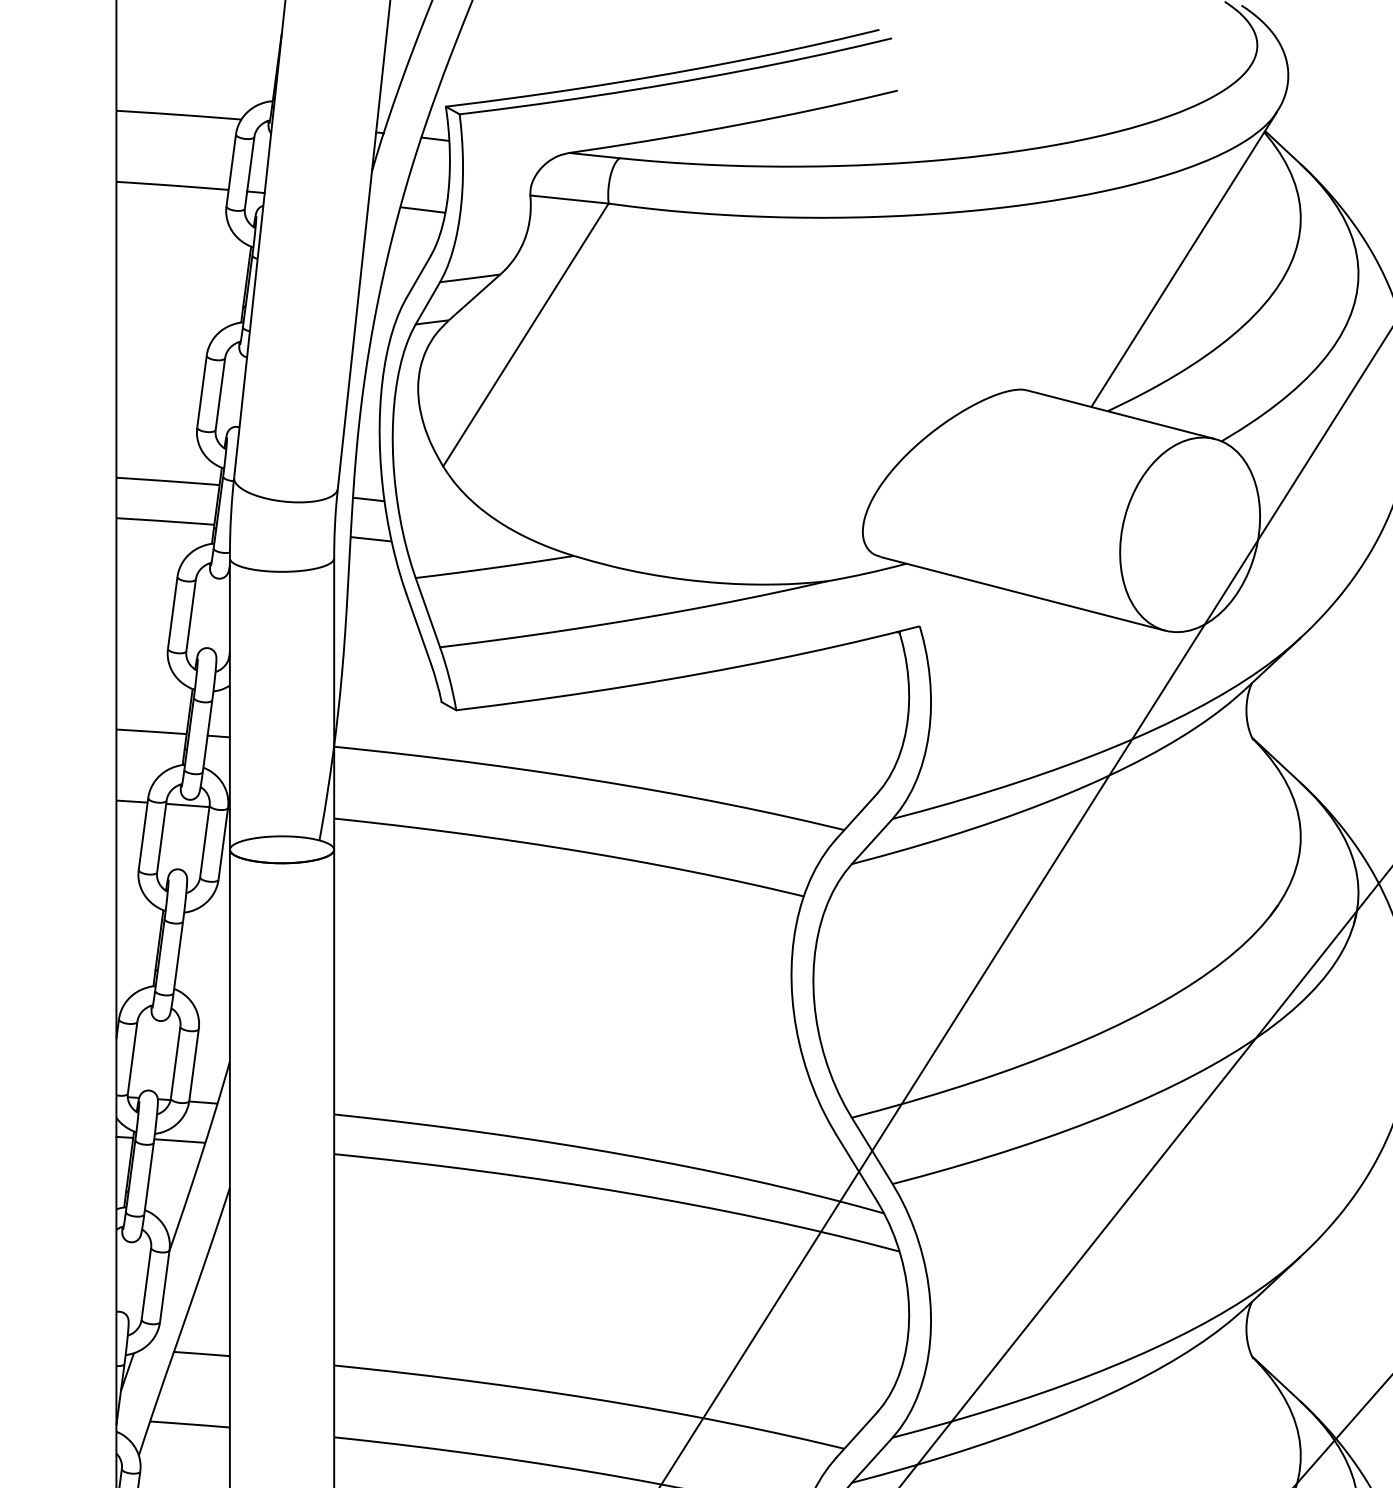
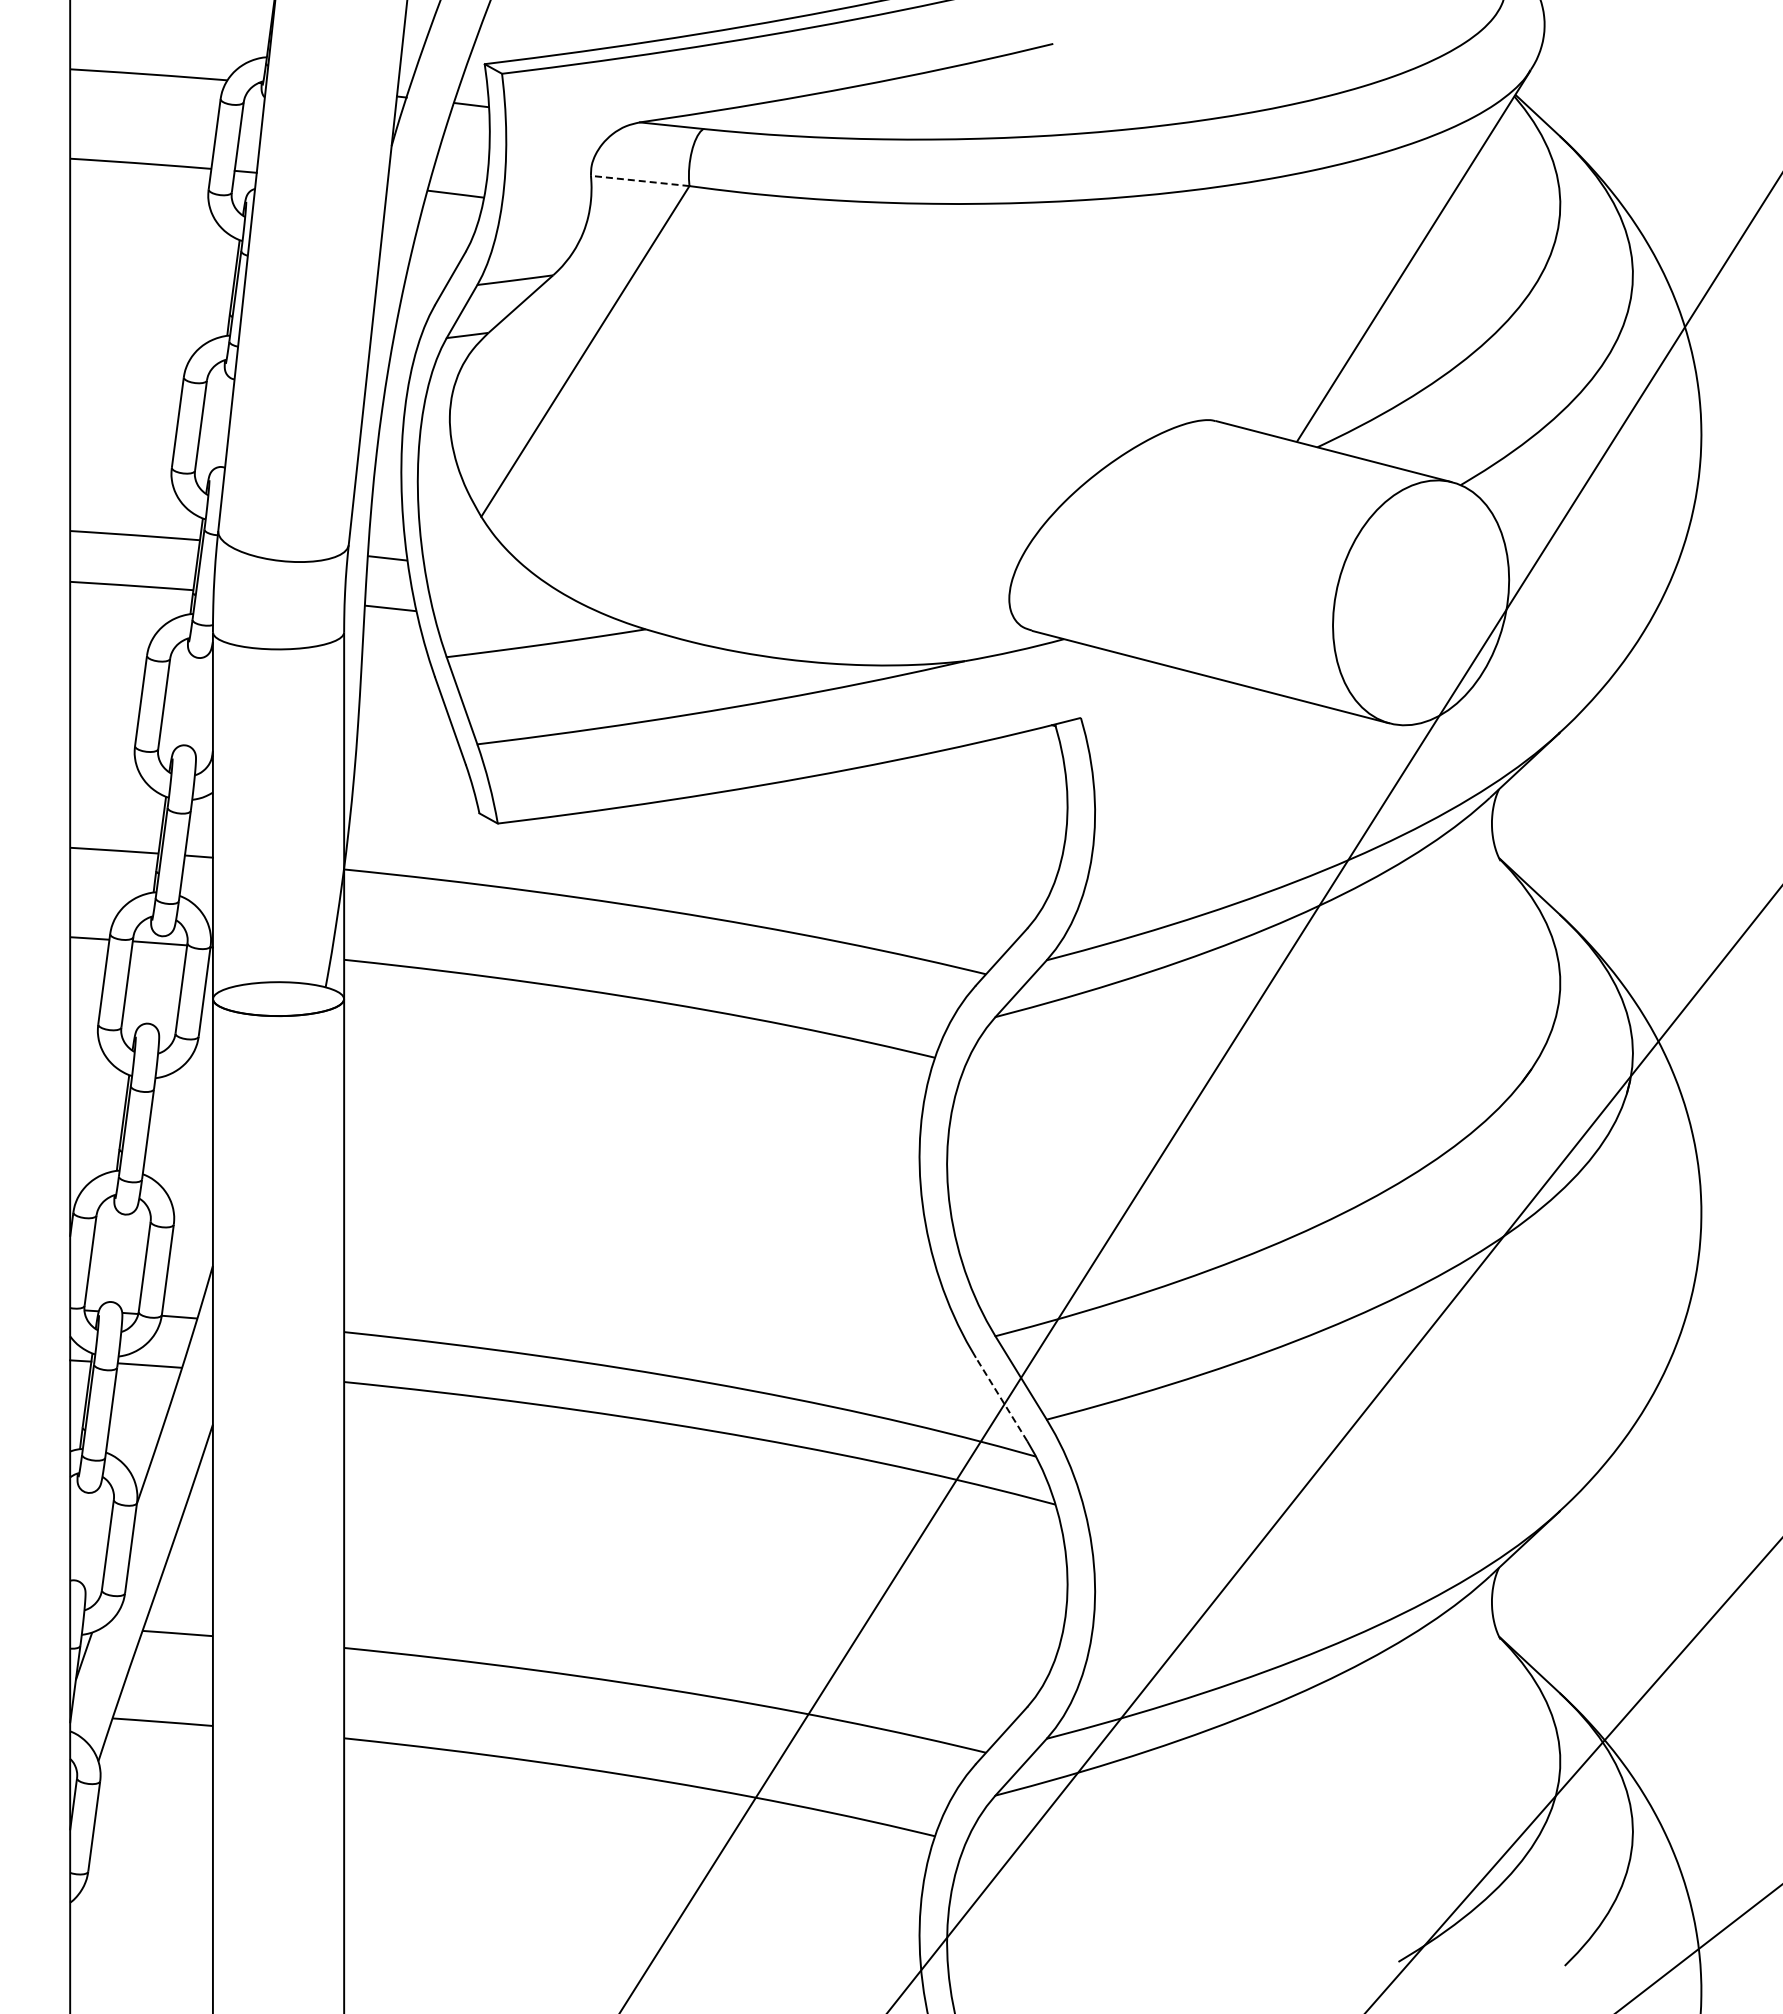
line: (569, 199) -> (640, 180), solid -> dashed
line: (856, 1168) -> (1001, 1399), solid -> dashed

